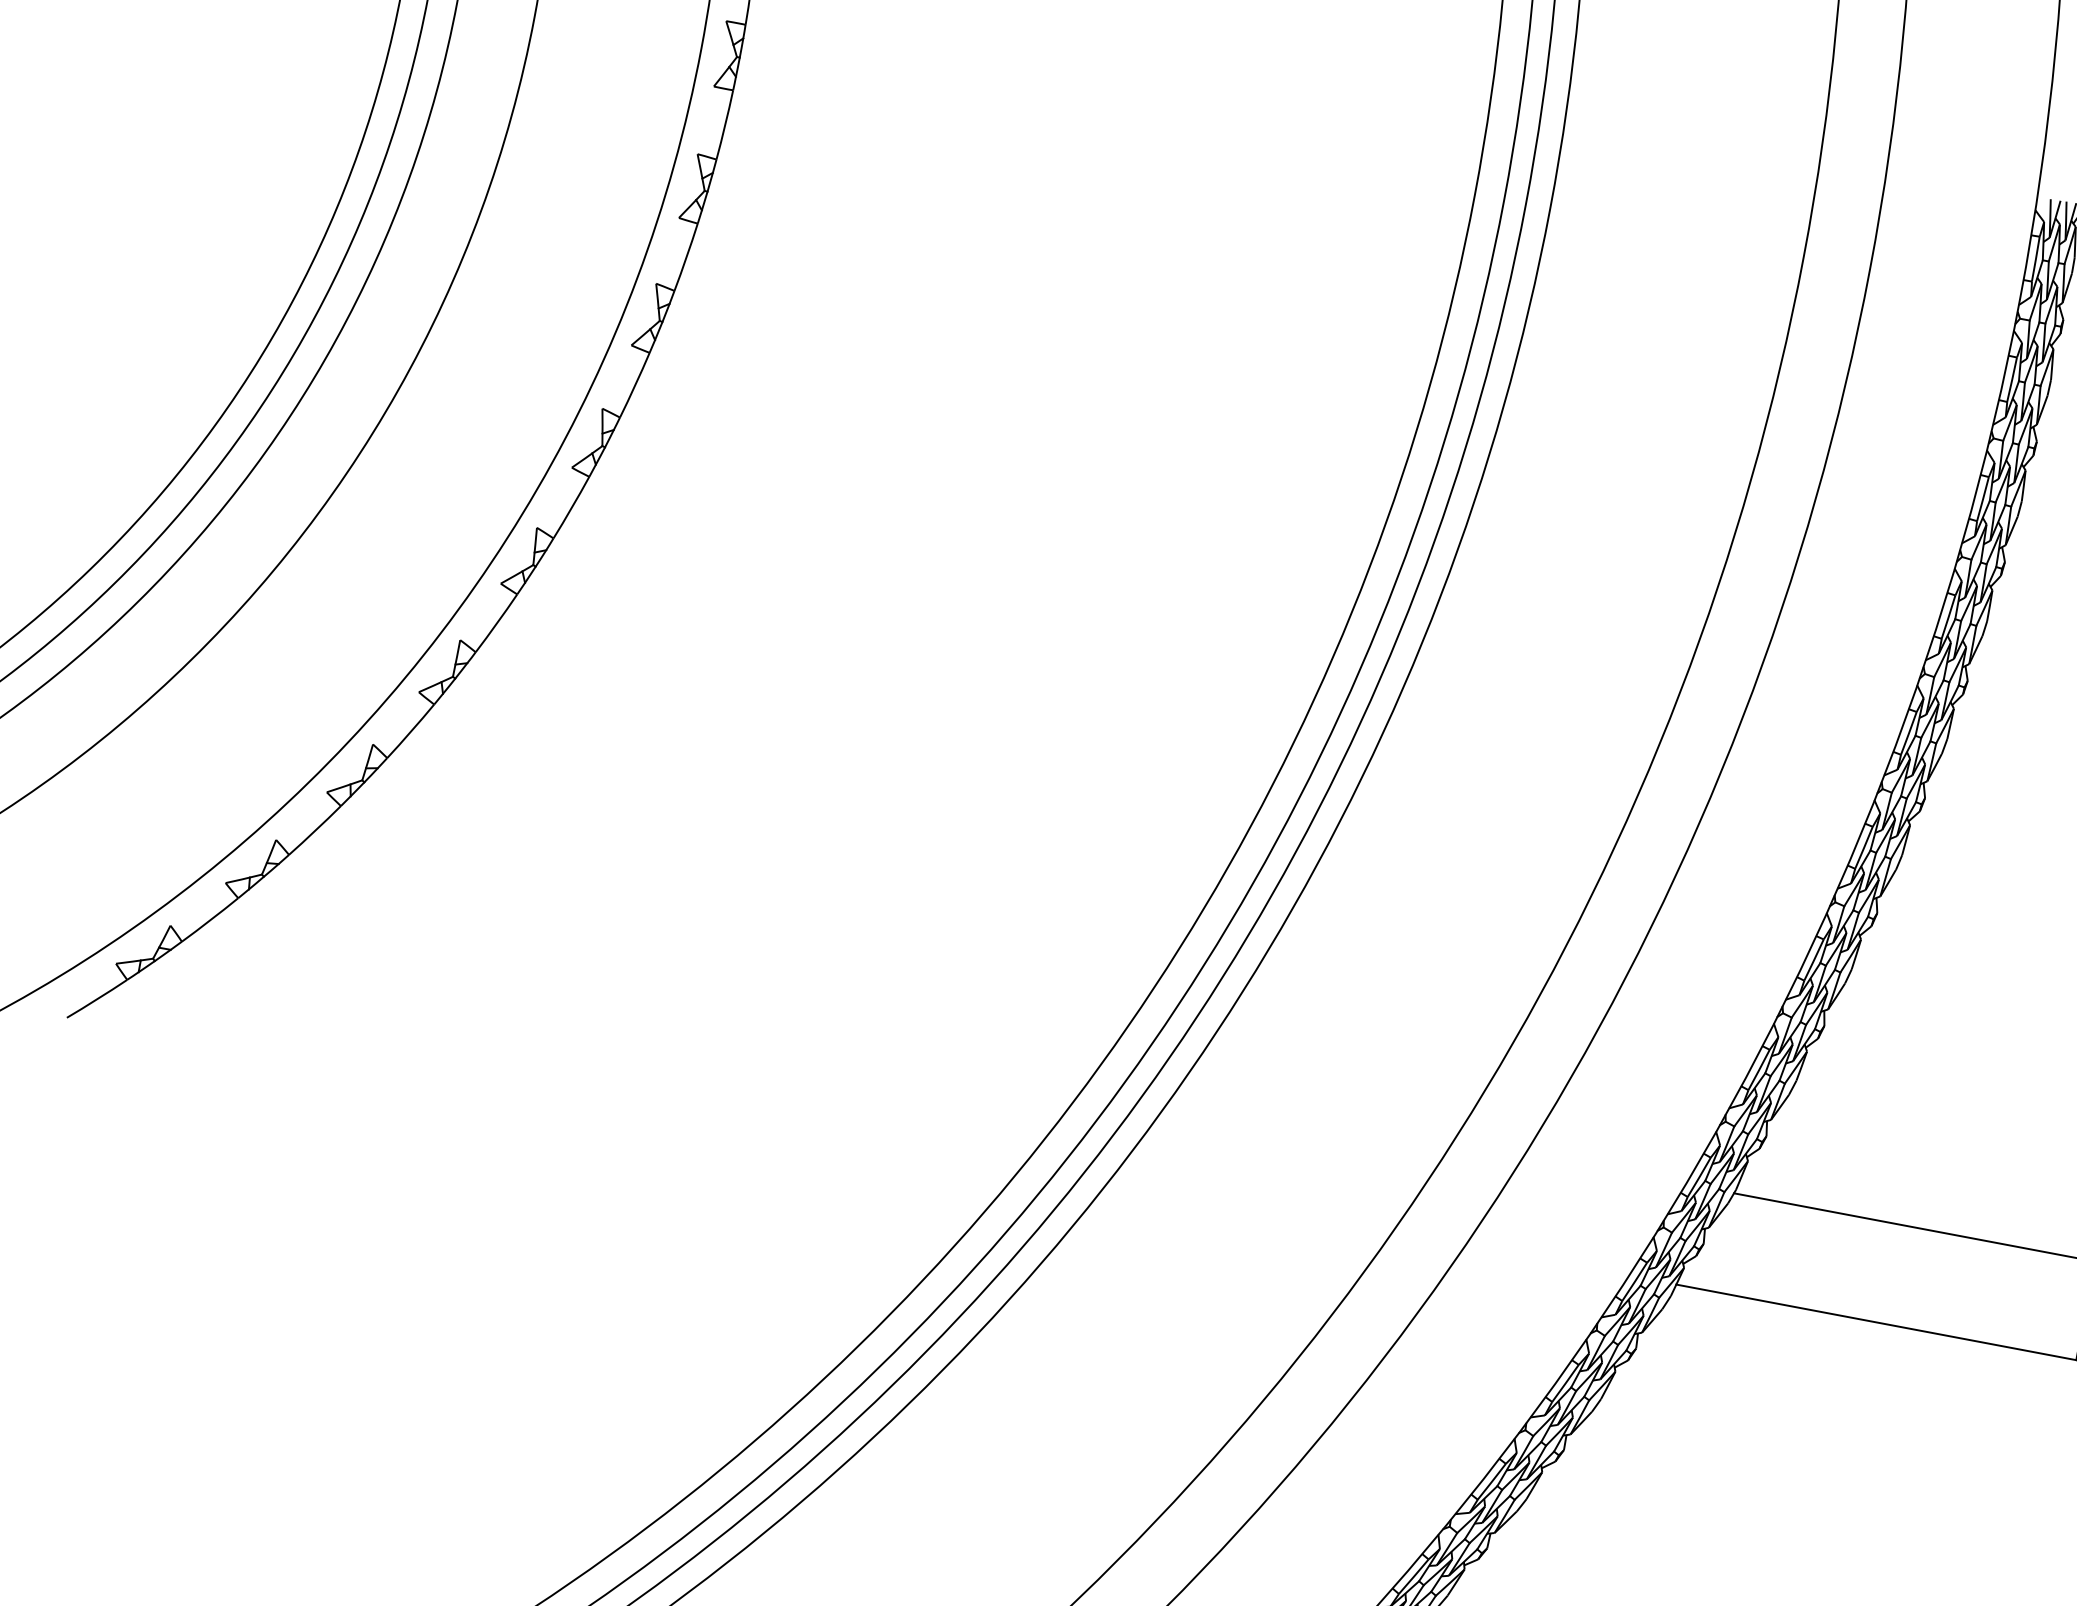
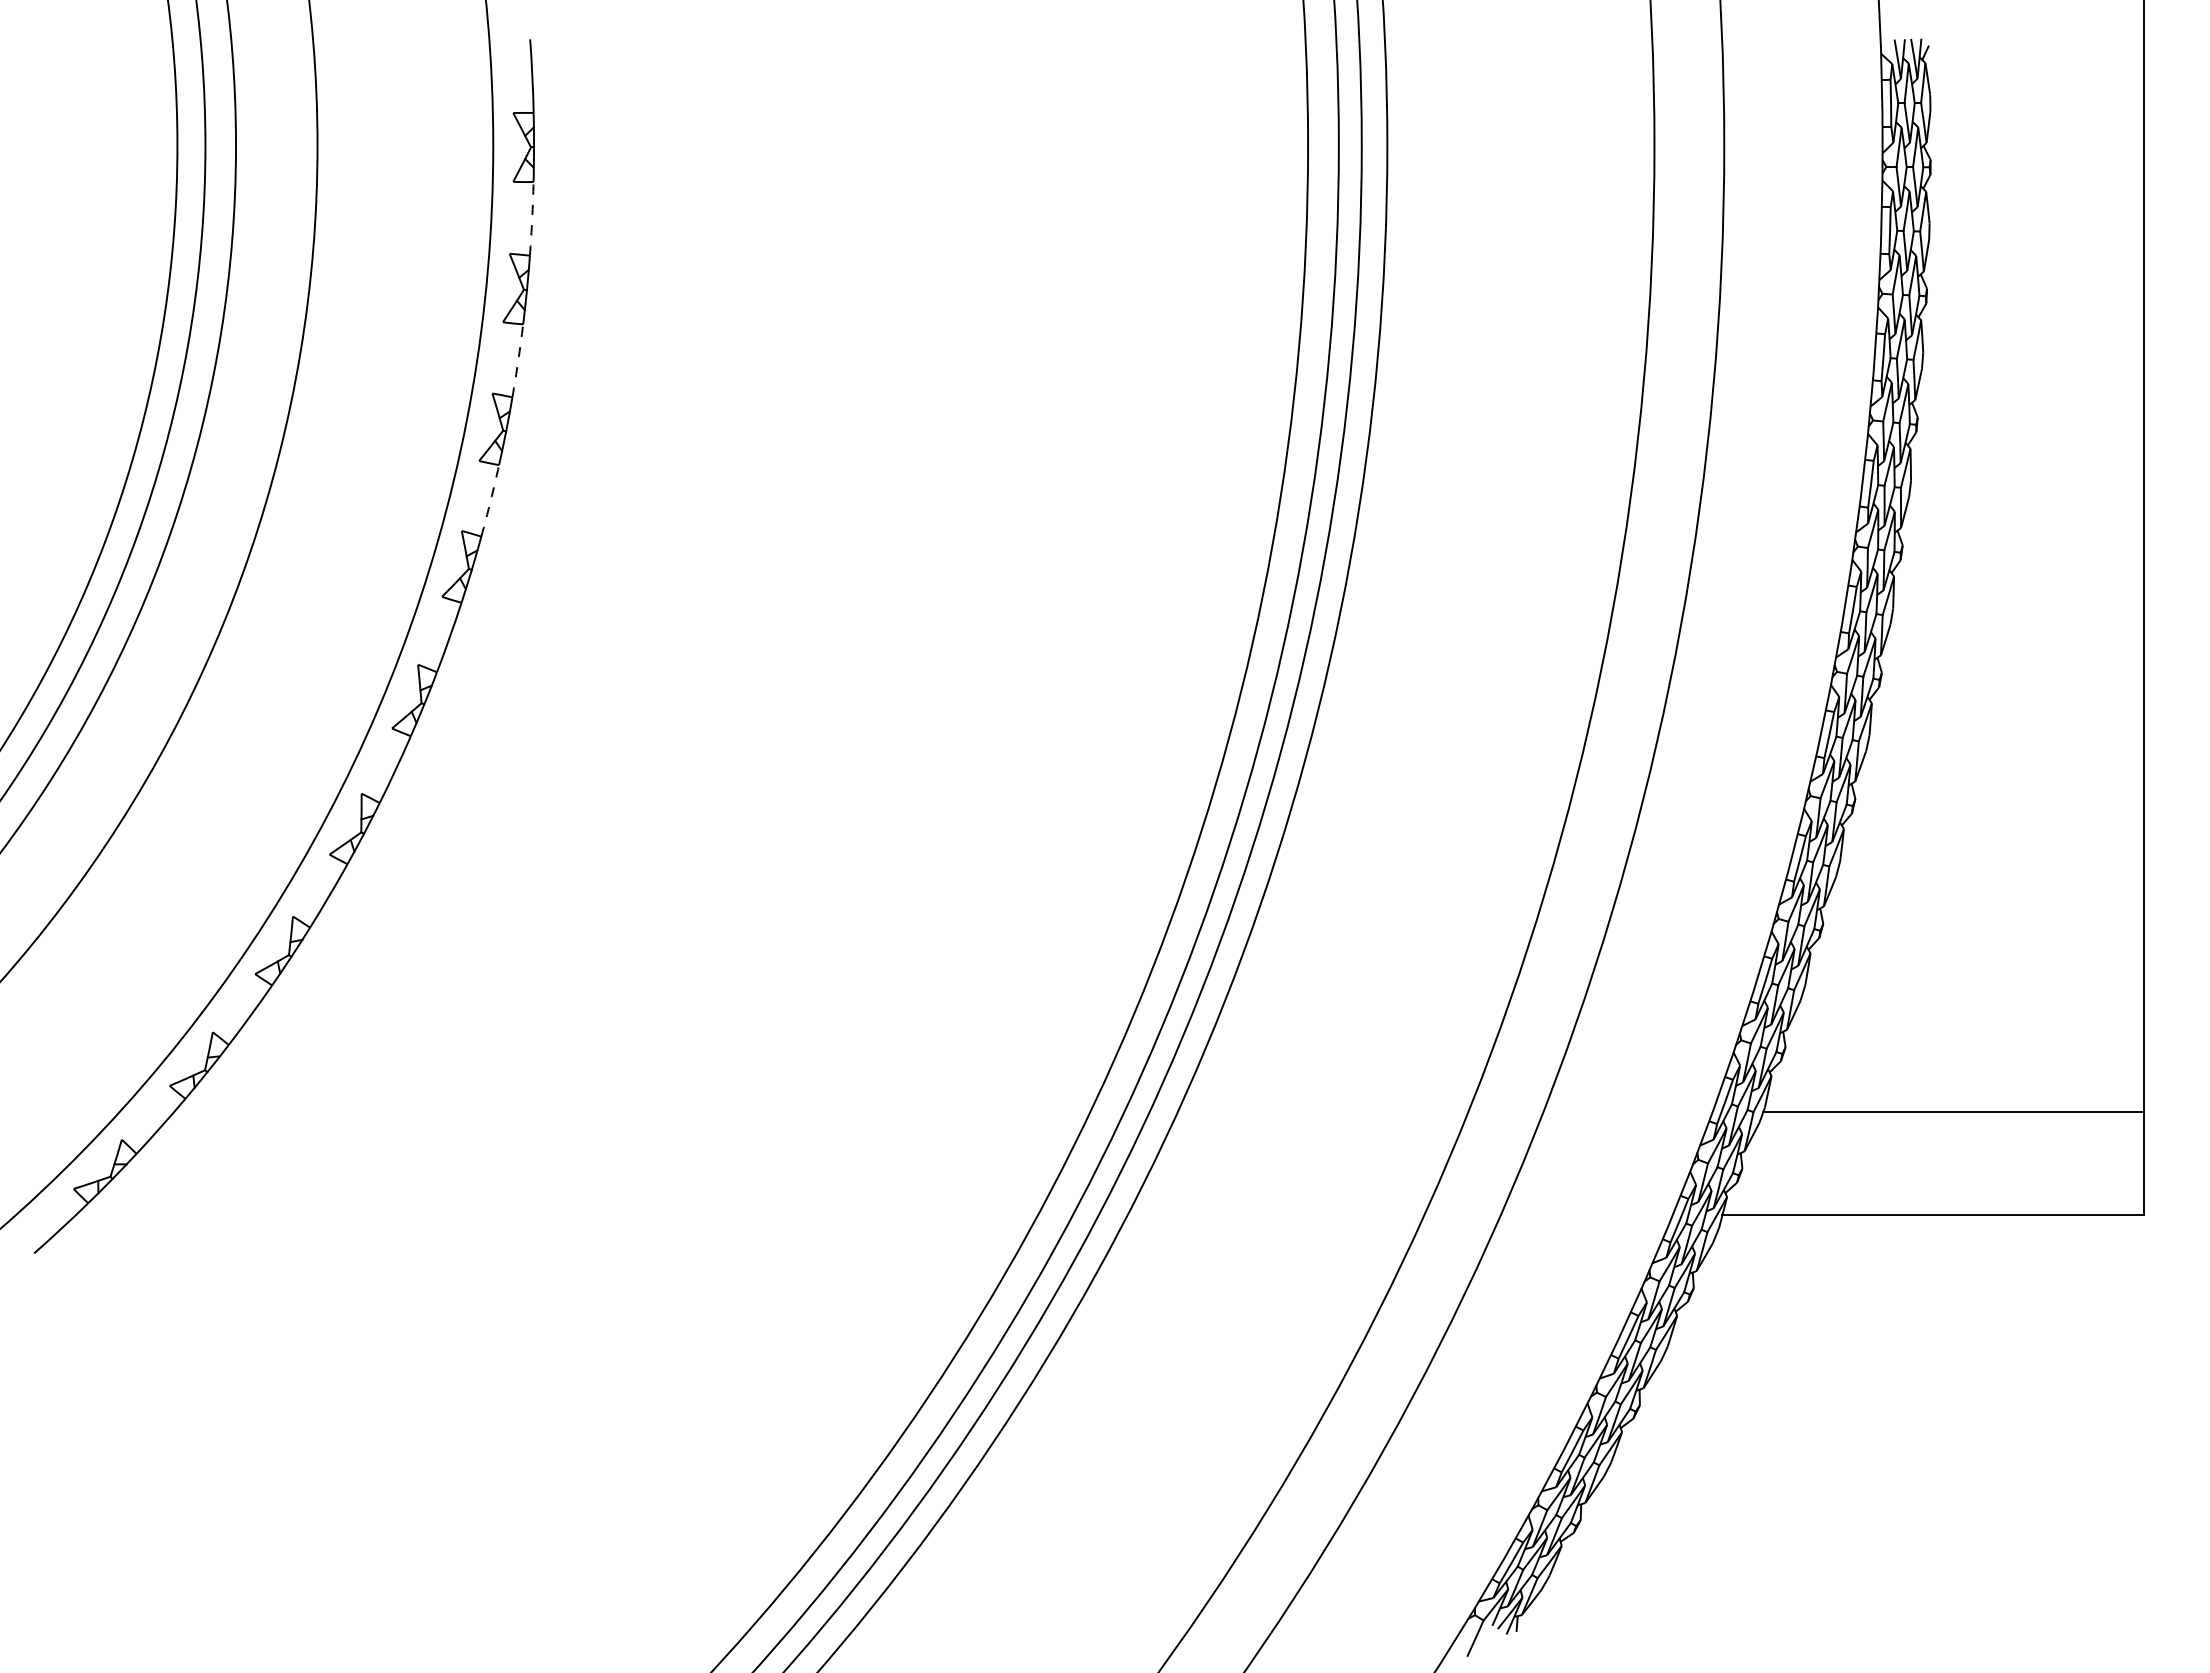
arc: (725, 124) -> (532, 218), solid -> dashed
arc: (686, 257) -> (518, 360), solid -> dashed
arc: (635, 384) -> (490, 500), solid -> dashed

